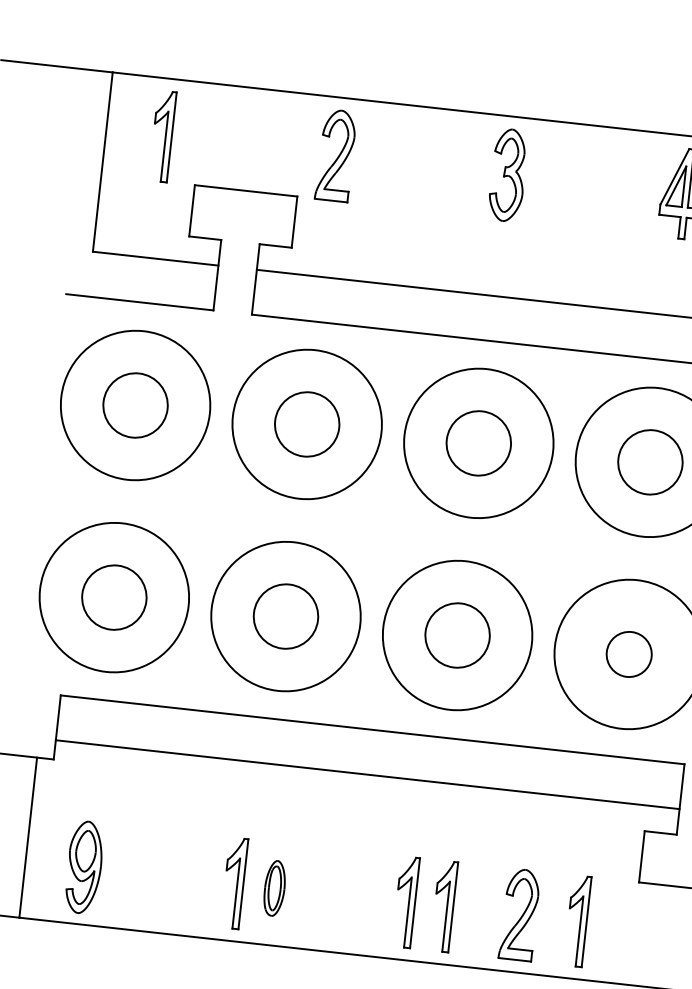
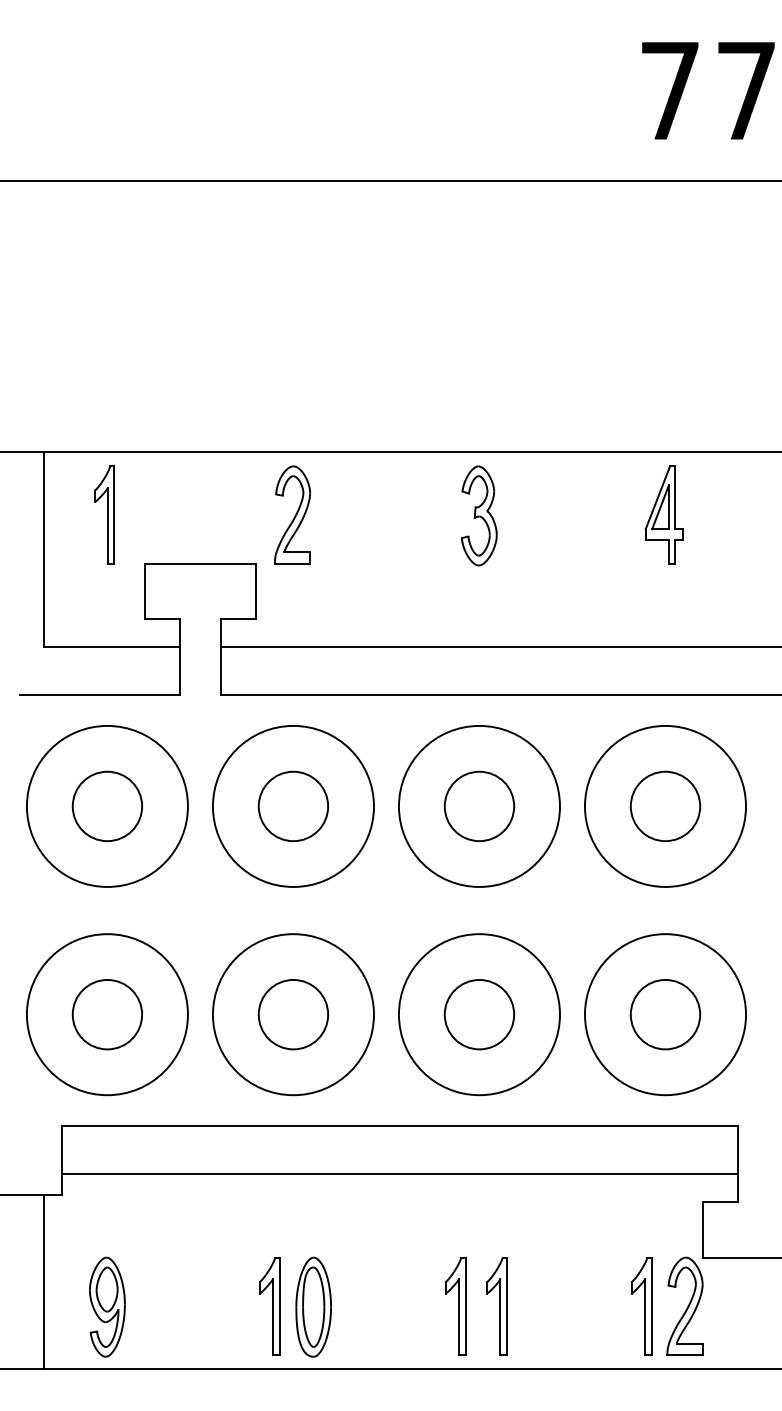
circle: (629, 654) -> (665, 1014), size x1.43
part: (274, 887) -> (313, 1306), size x1.67
part: (519, 913) -> (684, 1305), moved

